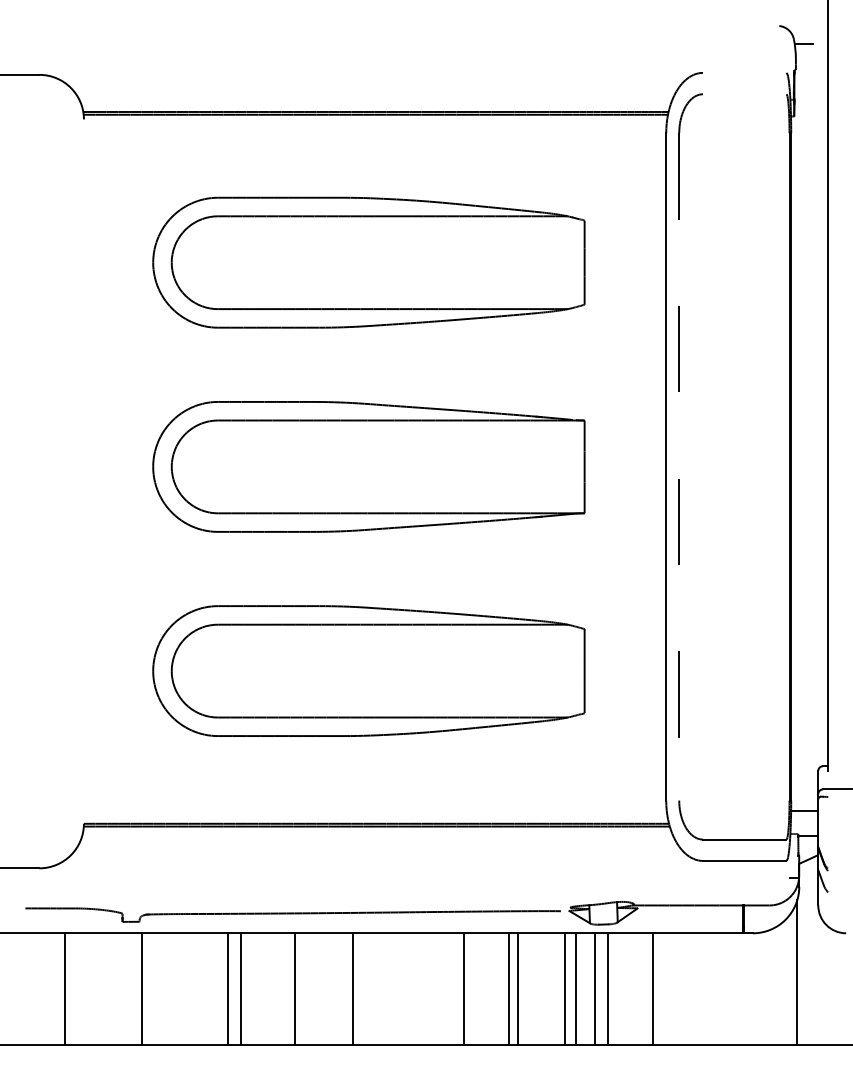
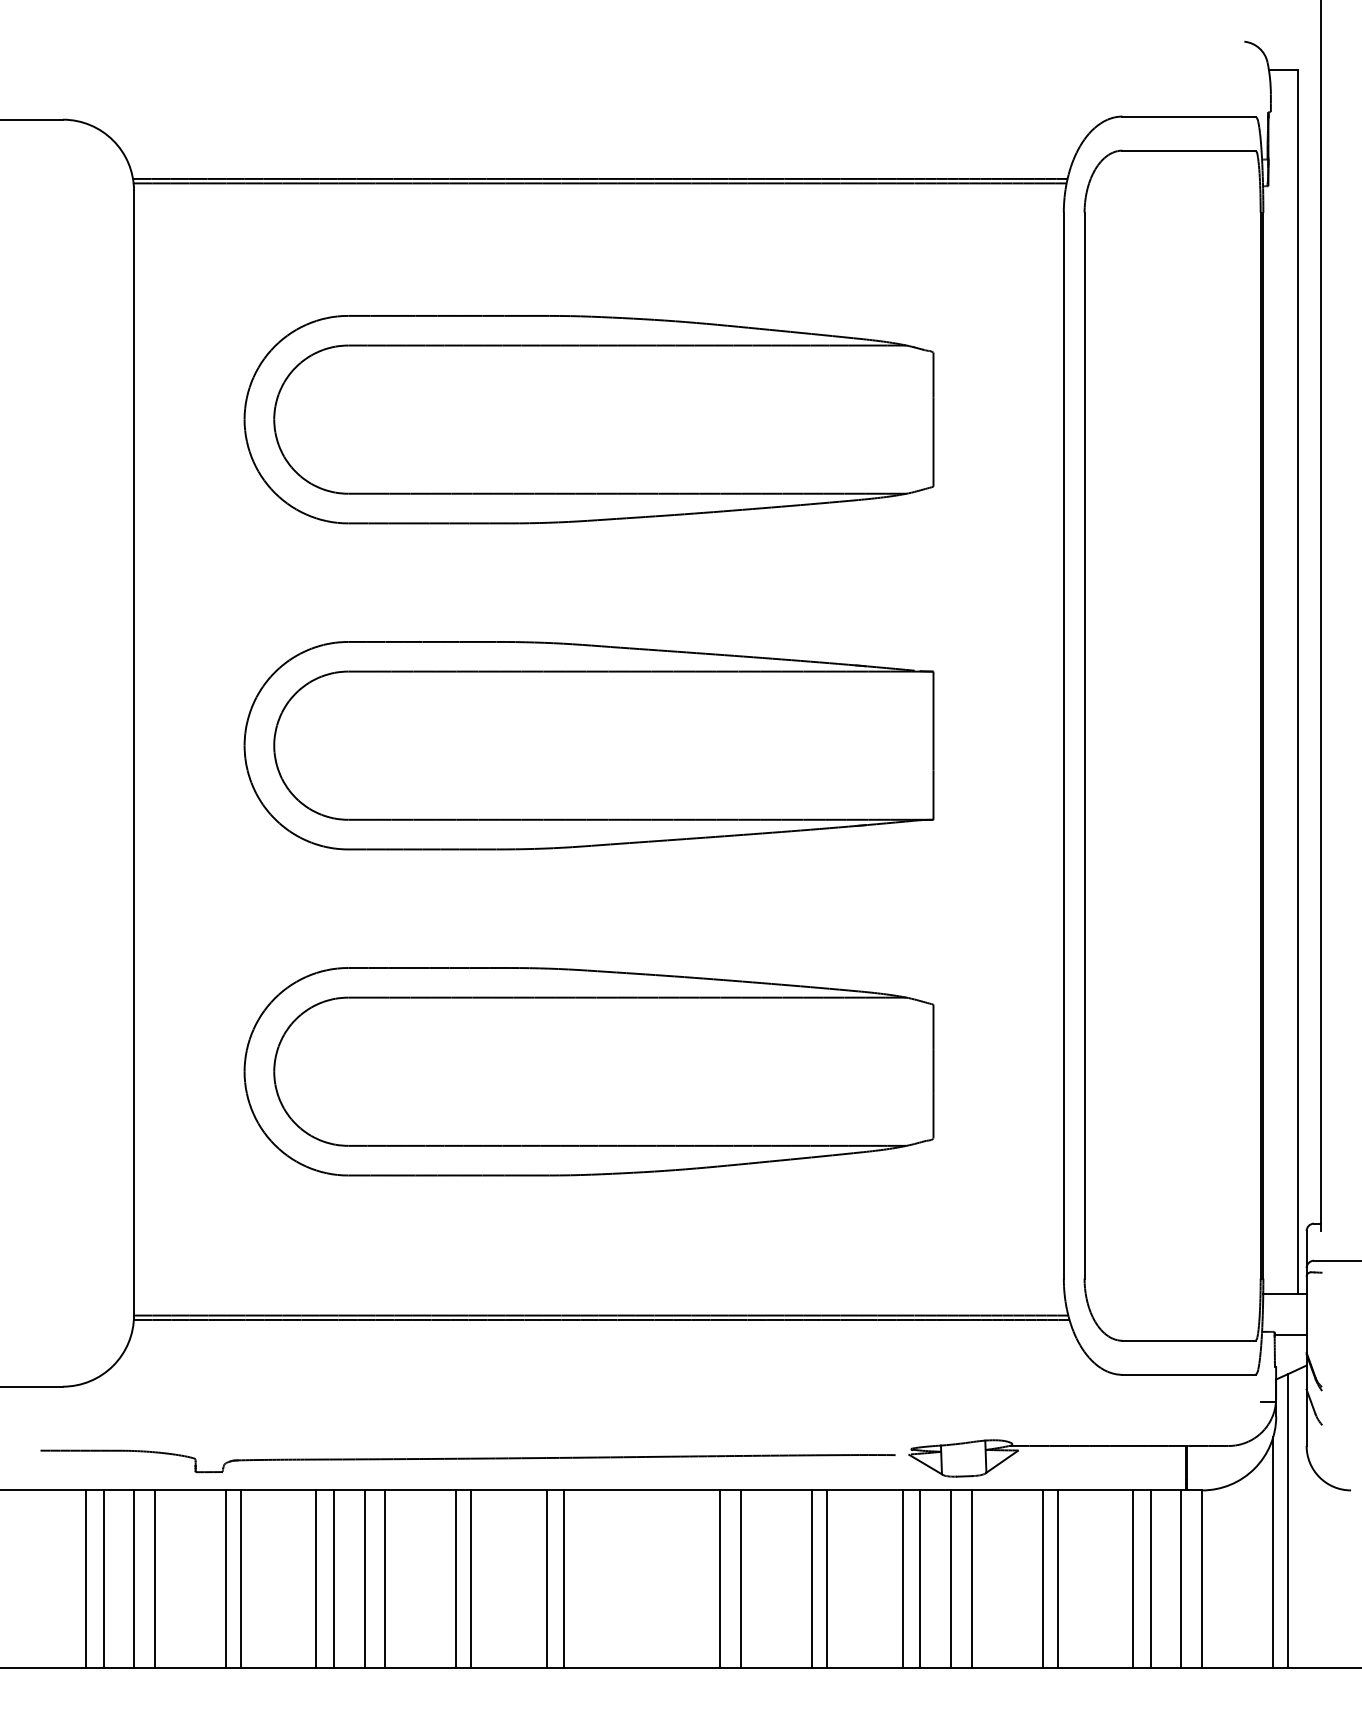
line: (744, 72) -> (1188, 115), added
line: (744, 94) -> (1188, 151), added
line: (812, 426) -> (1297, 681), added
line: (679, 466) -> (1084, 745), dashed -> solid
line: (83, 471) -> (133, 753), added
line: (806, 952) -> (1287, 1521), added
line: (53, 988) -> (85, 1578), added
line: (84, 988) -> (134, 1578), added
line: (97, 988) -> (155, 1578), added
line: (150, 988) -> (240, 1578), added
line: (198, 988) -> (316, 1578), added
line: (209, 988) -> (334, 1578), added
line: (285, 988) -> (455, 1578), added
line: (342, 988) -> (546, 1578), added
line: (451, 988) -> (720, 1578), added
line: (662, 988) -> (1057, 1578), added
line: (709, 988) -> (1132, 1578), added
line: (720, 988) -> (1150, 1578), added
line: (739, 988) -> (1180, 1578), added
line: (752, 988) -> (1201, 1578), added

